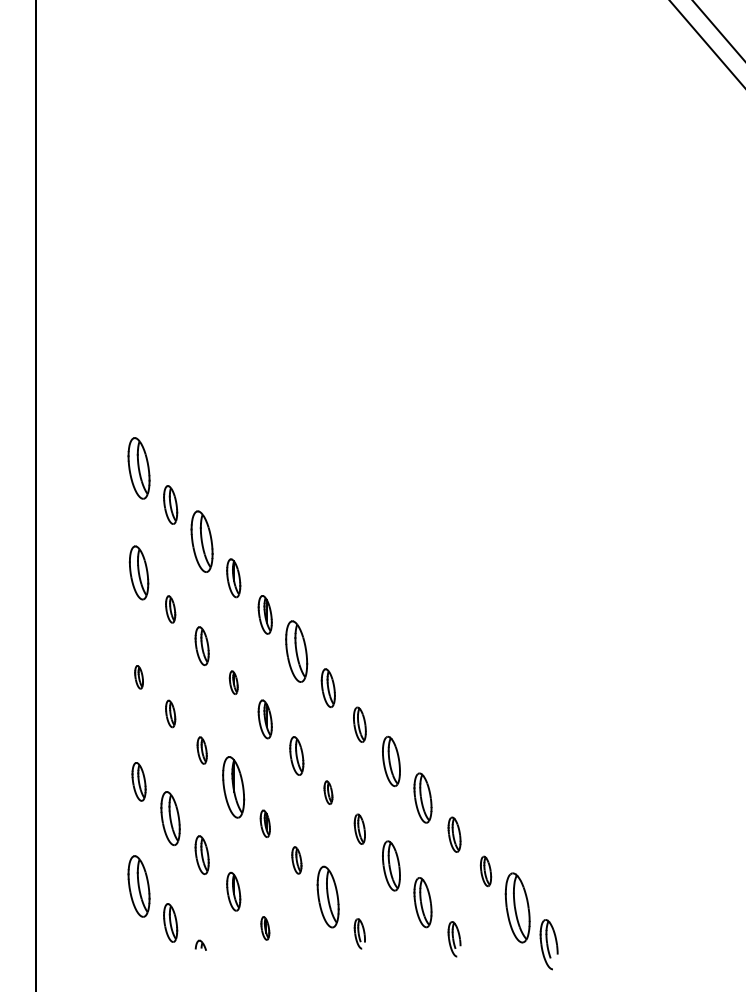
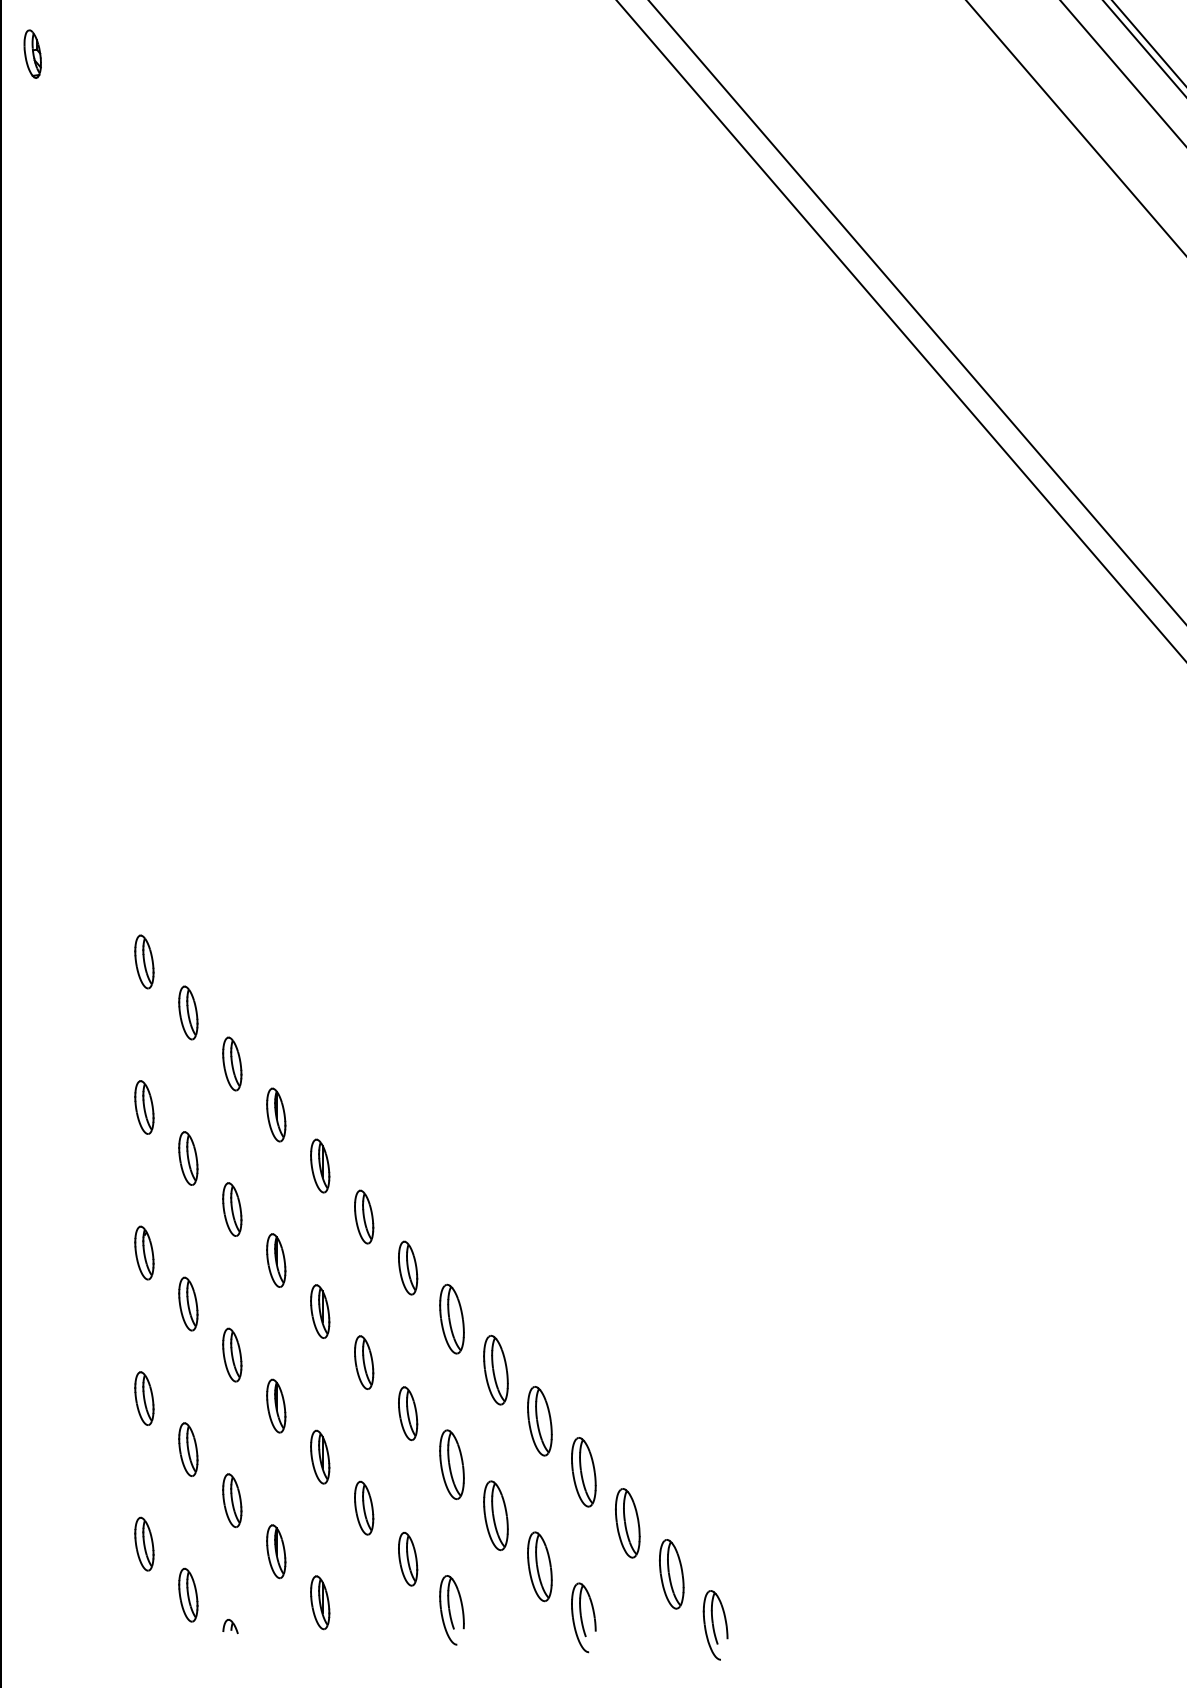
part: (139, 468) -> (144, 961), size x0.62
part: (202, 541) -> (232, 1063), size x0.62
part: (139, 572) -> (144, 1107), size x0.71
part: (170, 609) -> (188, 1158), size x1.43
part: (297, 651) -> (364, 1216), size x0.62
part: (139, 676) -> (144, 1252), size x1.67
part: (233, 682) -> (276, 1260), size x1.67
part: (170, 713) -> (188, 1303), size x1.43
part: (359, 724) -> (451, 1318), size x1.43
part: (202, 750) -> (232, 1354), size x1.43
part: (233, 786) -> (276, 1405), size x0.62
part: (328, 792) -> (408, 1413), size x1.67
part: (170, 818) -> (188, 1449), size x0.71
part: (265, 823) -> (320, 1456), size x1.43
part: (359, 829) -> (451, 1464), size x1.67
part: (454, 834) -> (583, 1472), size x1.43
part: (297, 860) -> (364, 1507), size x1.43
part: (485, 871) -> (627, 1523), size x1.67
part: (139, 885) -> (144, 1543), size x0.62
part: (328, 897) -> (408, 1559), size x0.62
part: (517, 908) -> (671, 1574), size x0.71
part: (265, 928) -> (320, 1602), size x1.67
part: (359, 933) -> (451, 1610), size x1.67
part: (454, 939) -> (583, 1617), size x1.43

